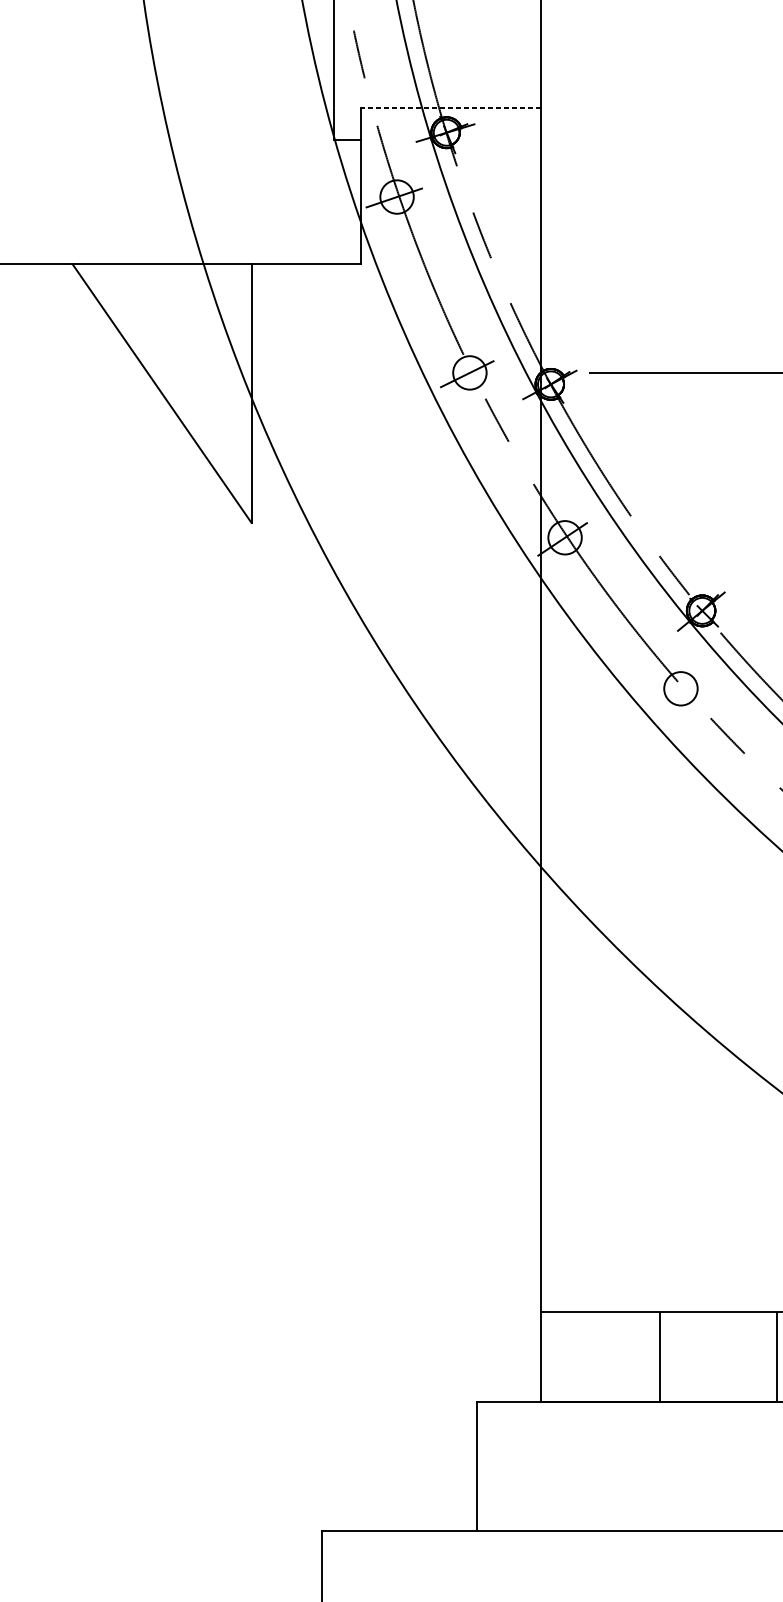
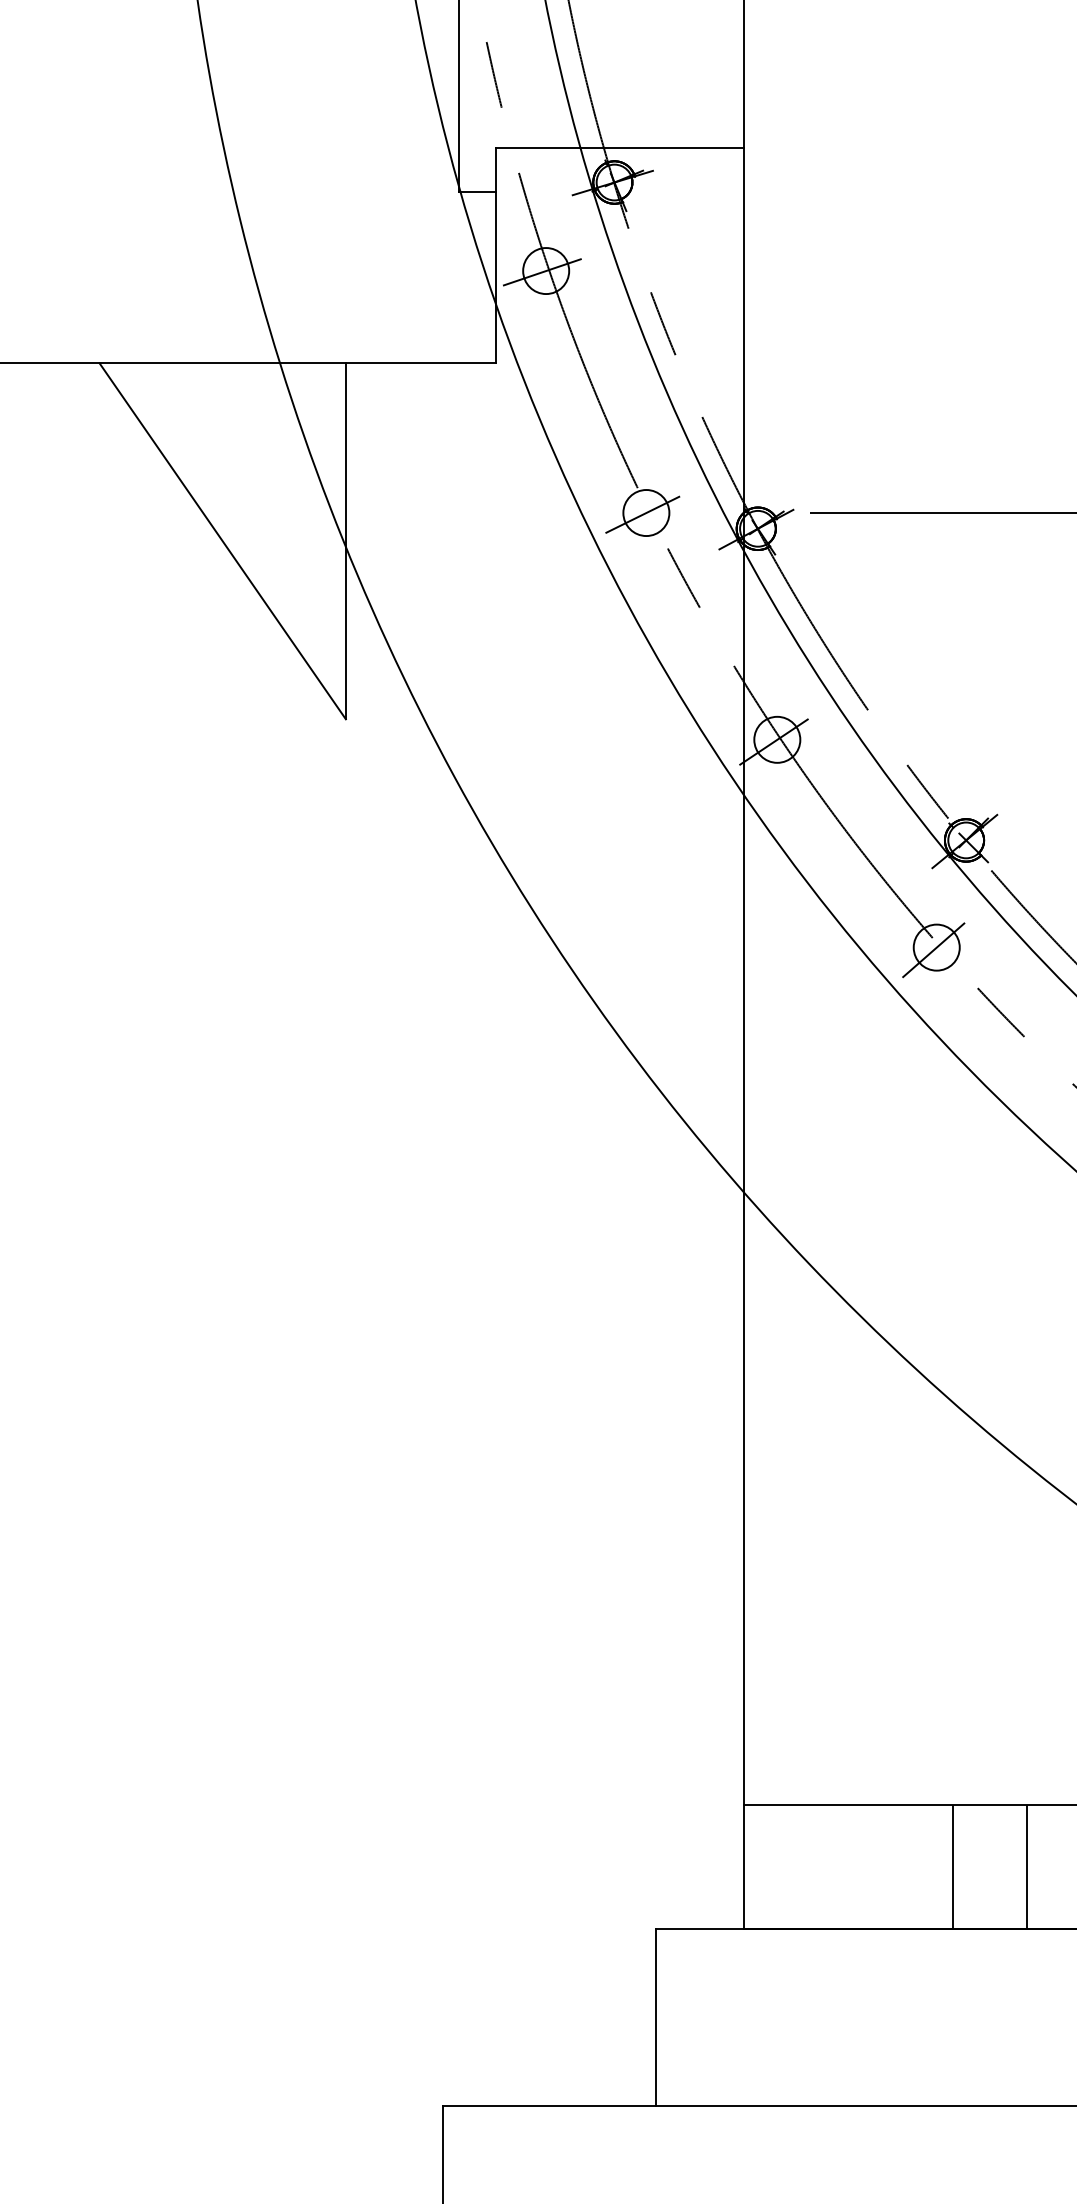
line: (451, 107) -> (620, 148), dashed -> solid
line: (678, 690) -> (933, 949), added
line: (659, 1356) -> (952, 1866), moved
line: (776, 1356) -> (1026, 1866), moved

